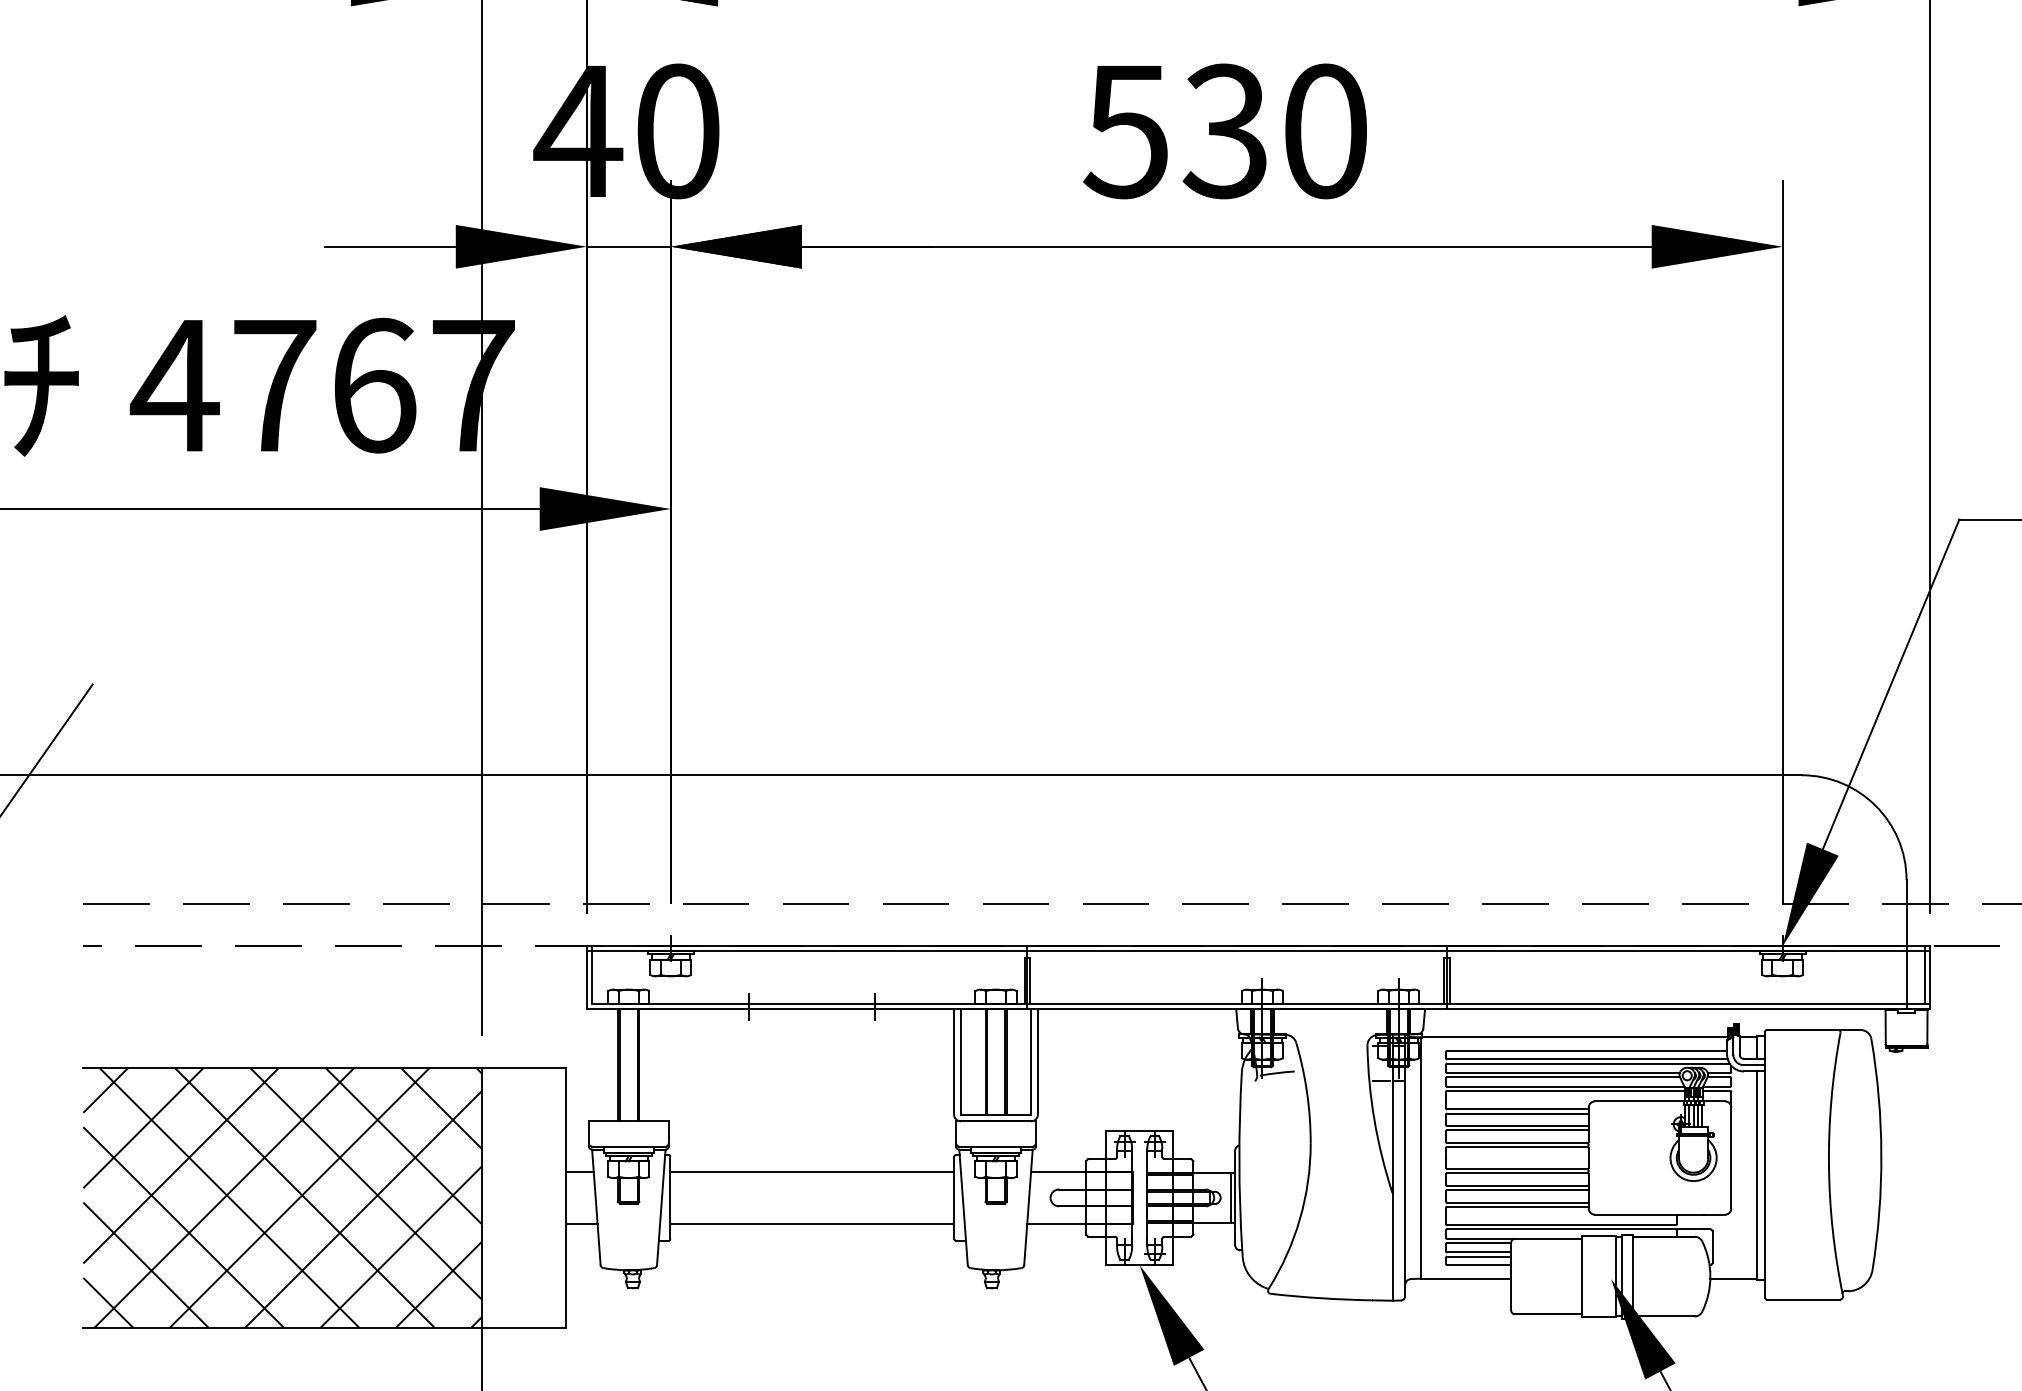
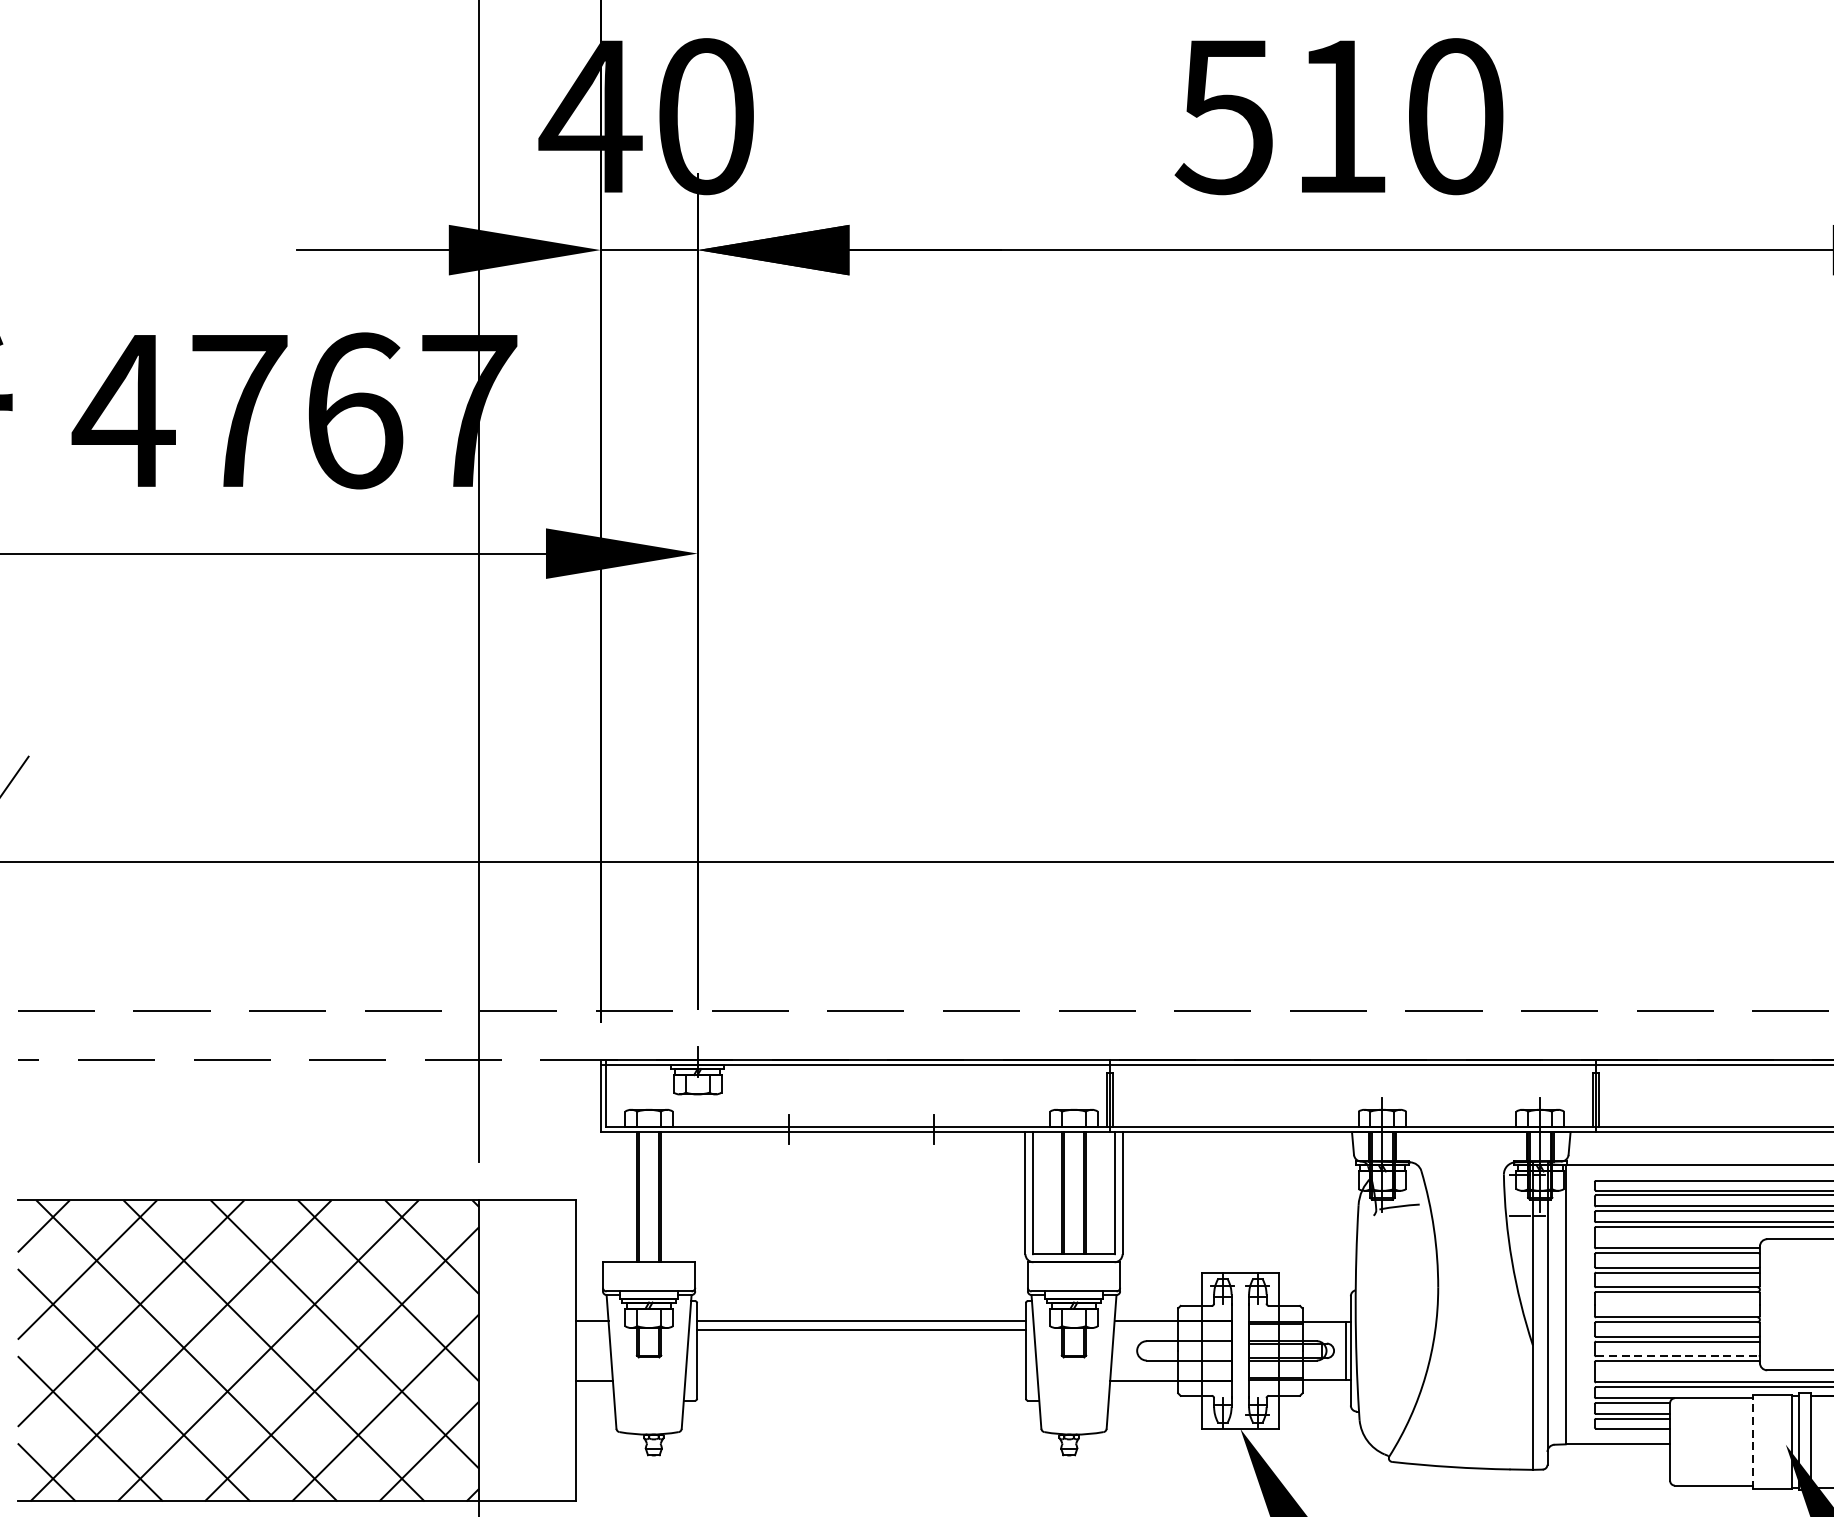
text: (1224, 131) -> (1338, 116), 530 -> 510
line: (1517, 1202) -> (1677, 1356), solid -> dashed
line: (812, 1224) -> (861, 1330), moved
line: (1582, 1276) -> (1752, 1441), solid -> dashed

